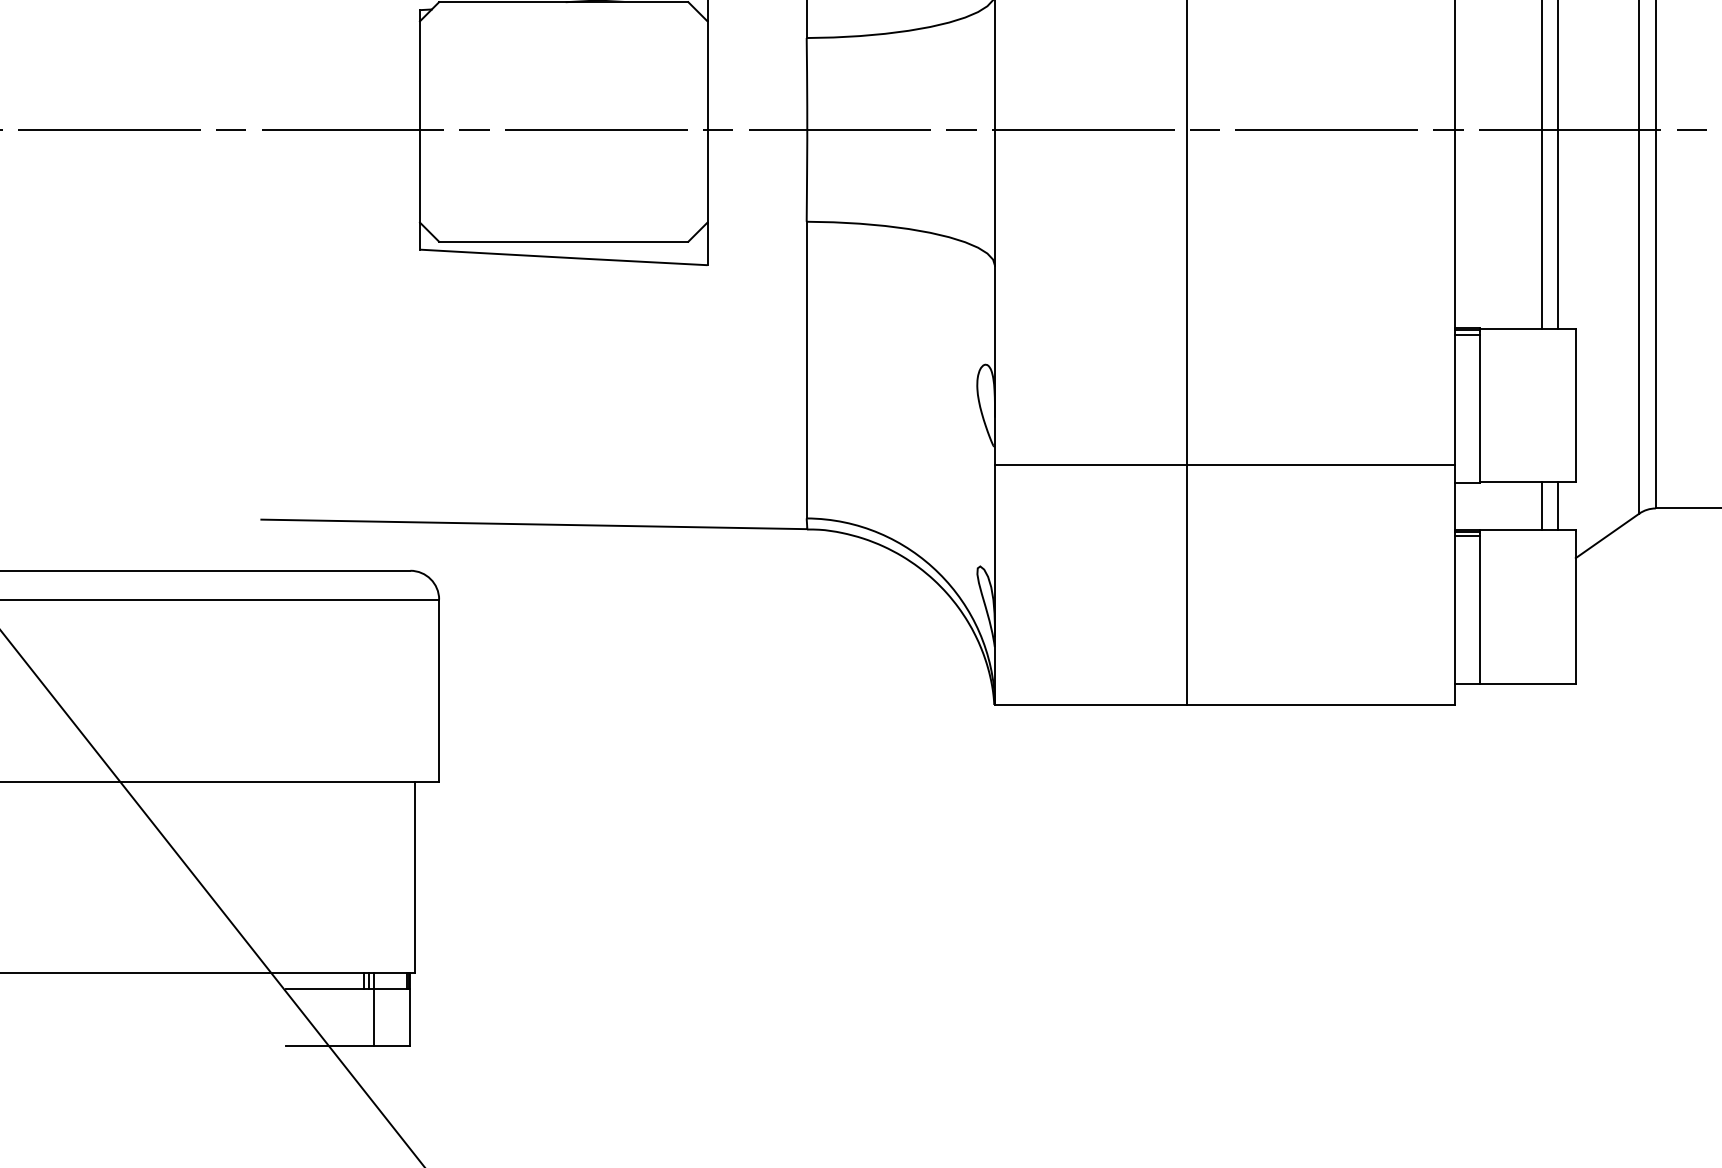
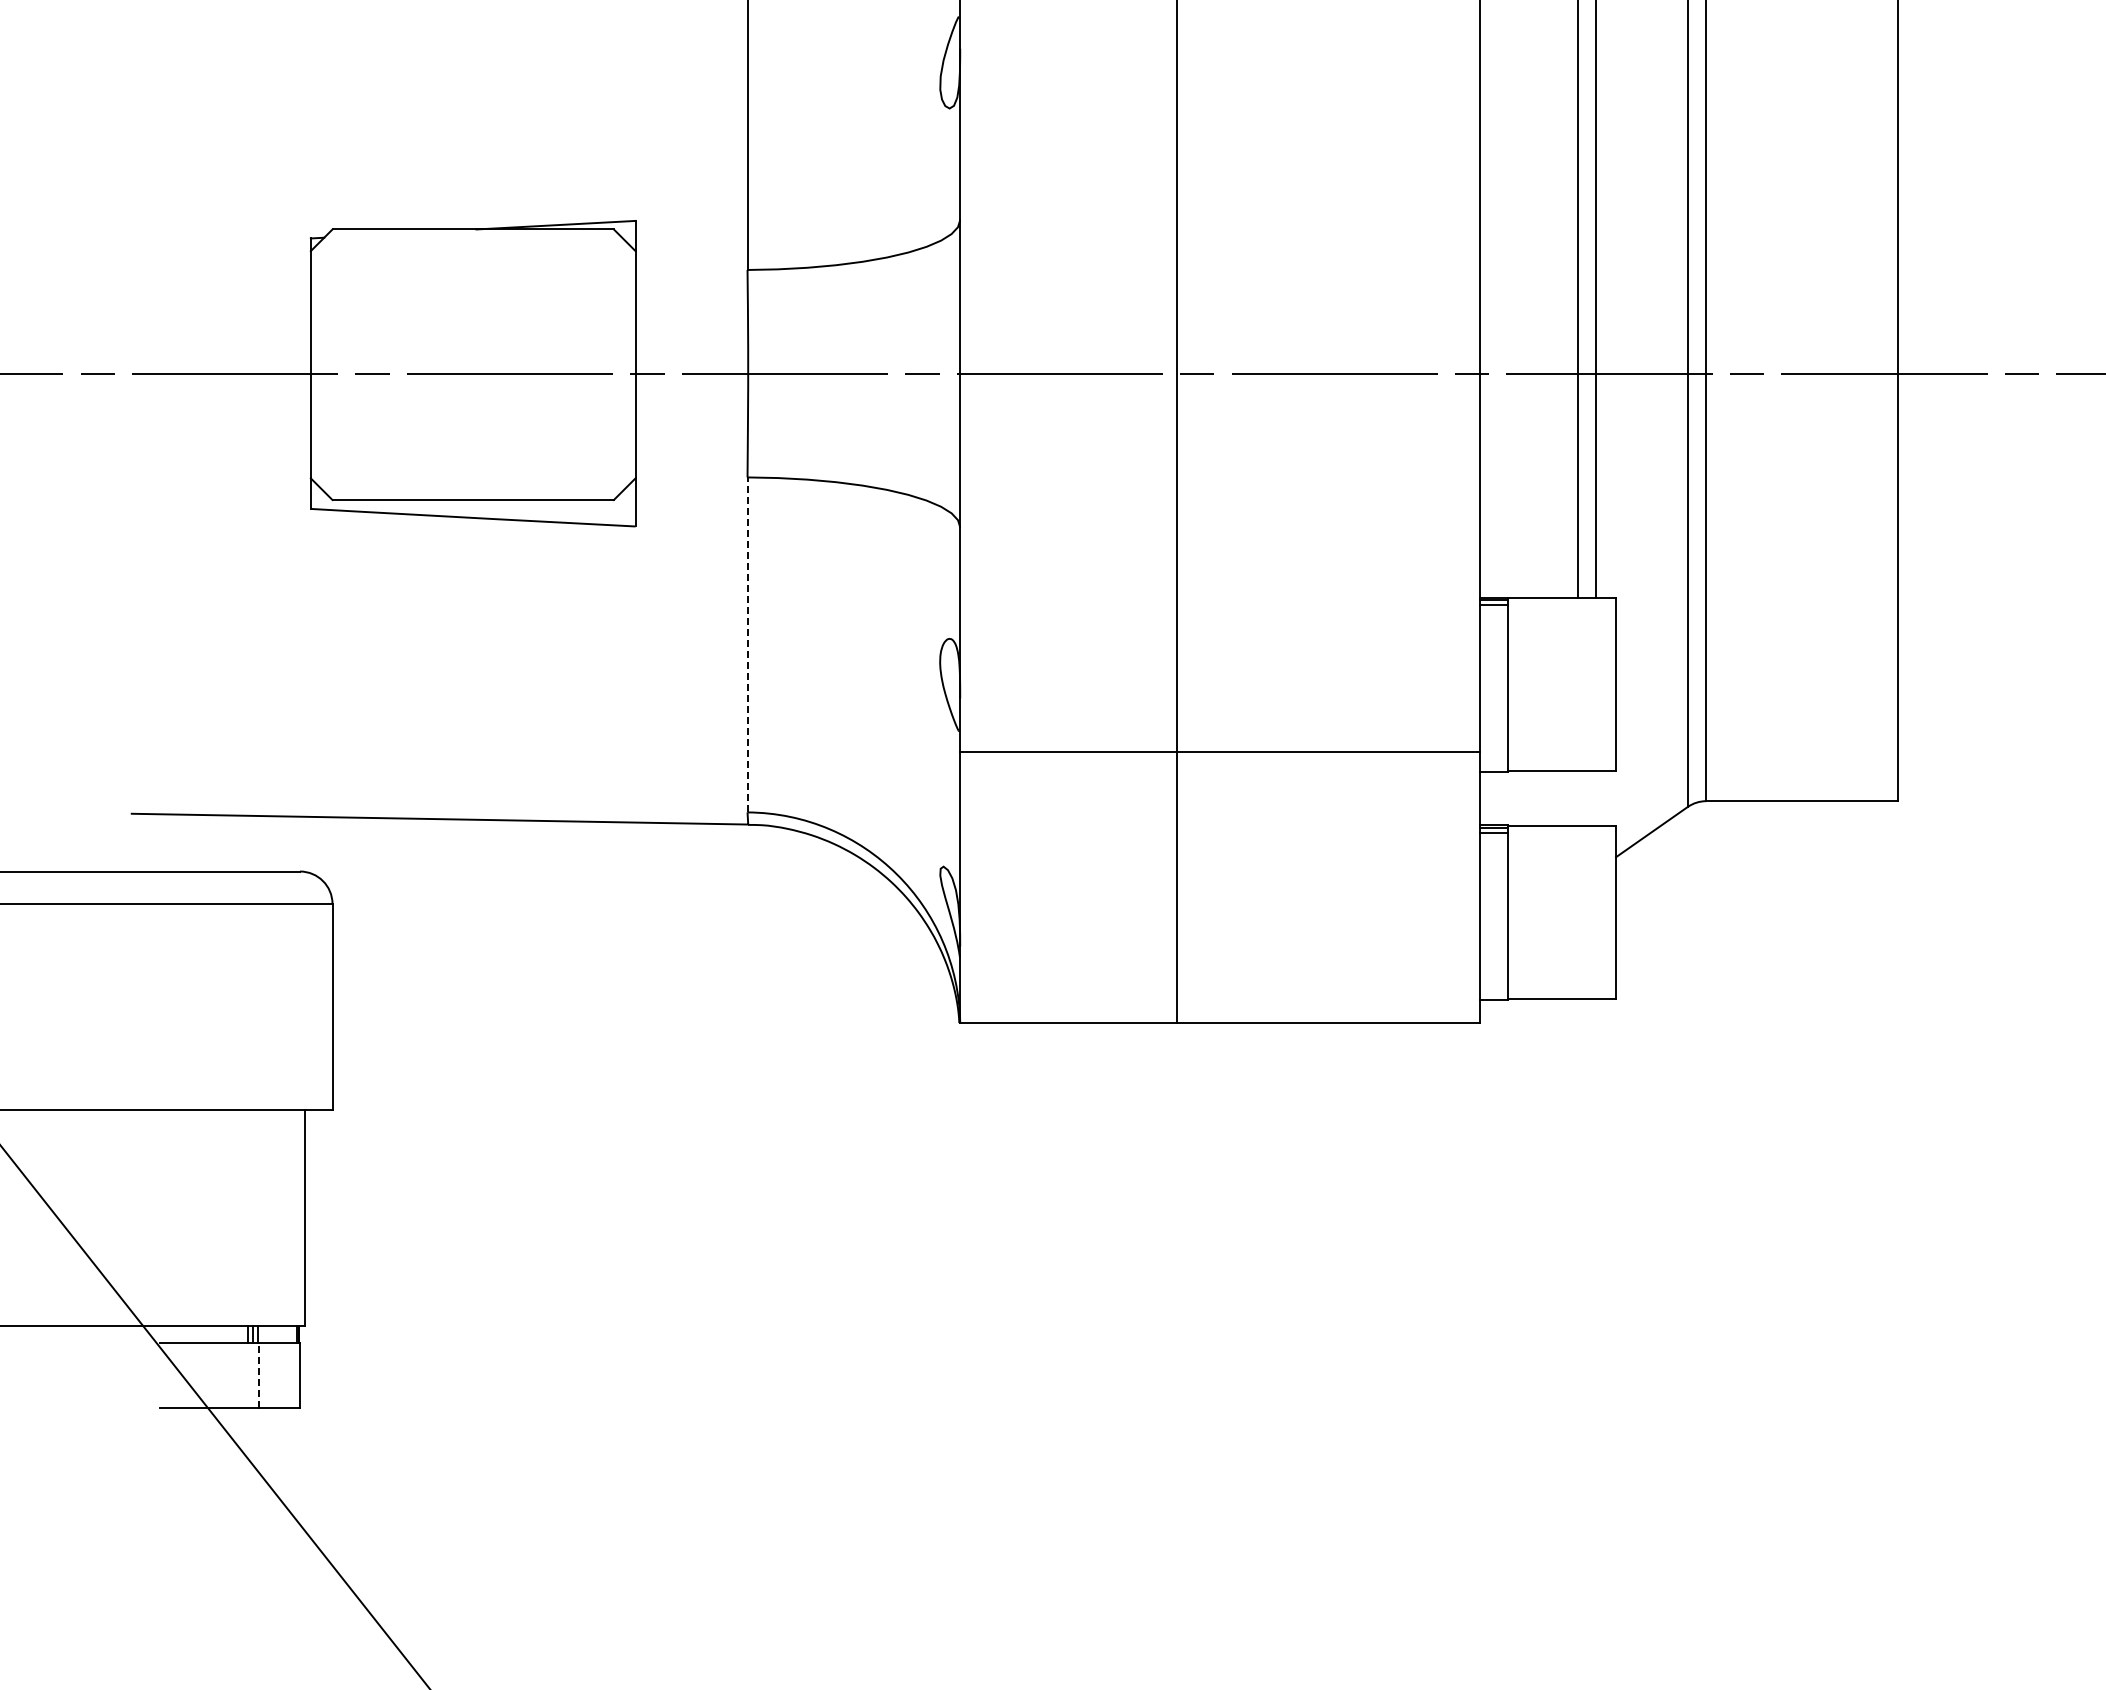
line: (806, 369) -> (747, 644), solid -> dashed
line: (1541, 506) -> (1577, 798), removed
line: (1558, 506) -> (1596, 798), removed
line: (374, 1017) -> (259, 1375), solid -> dashed

